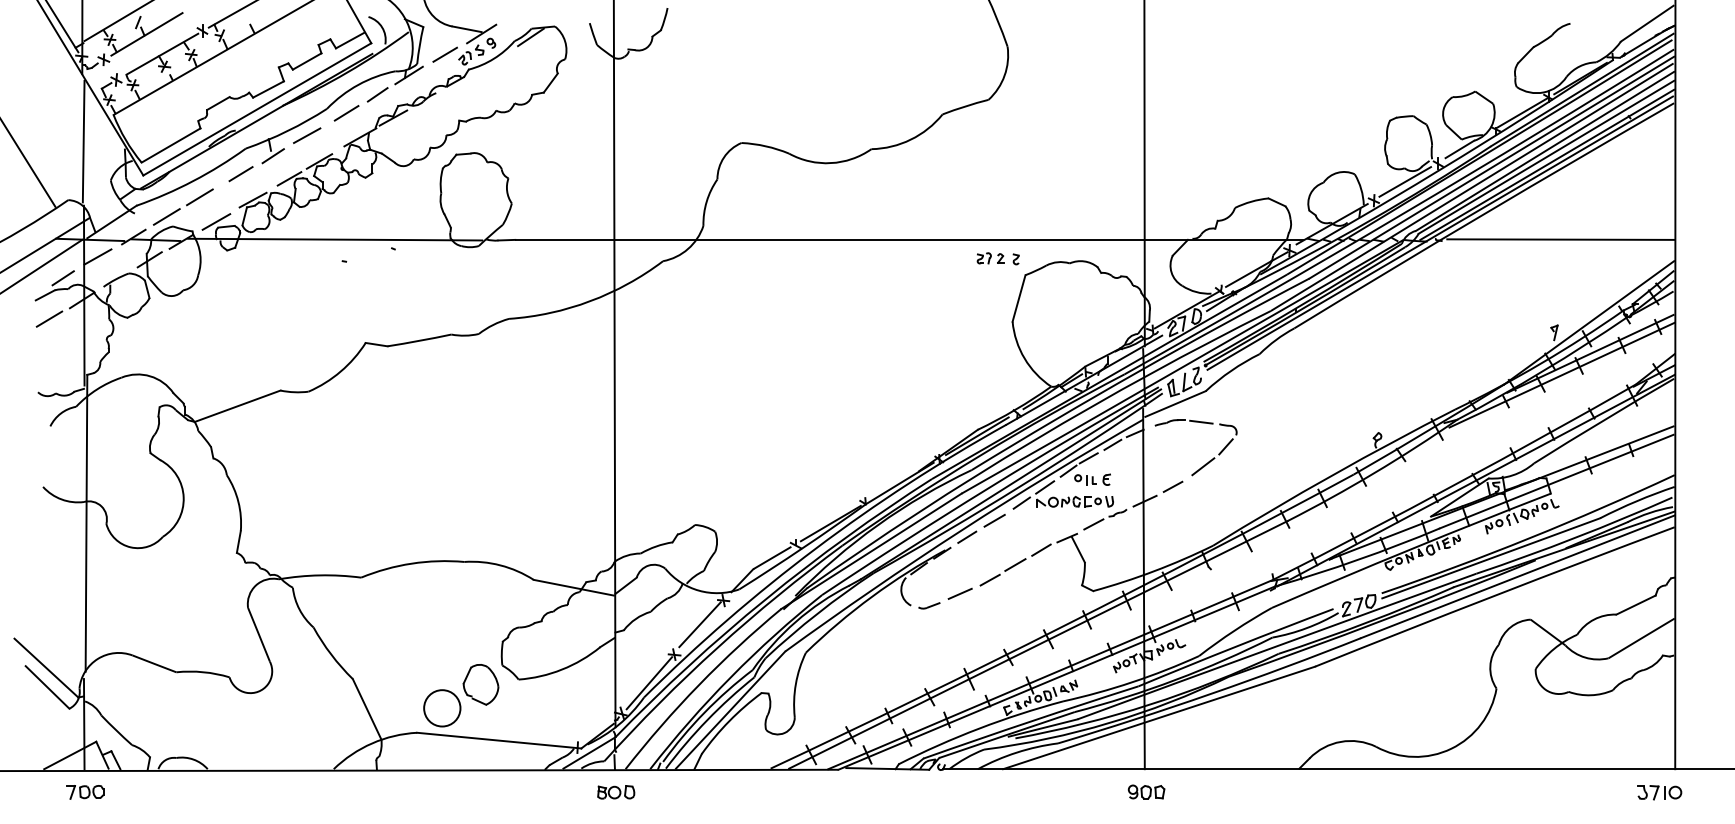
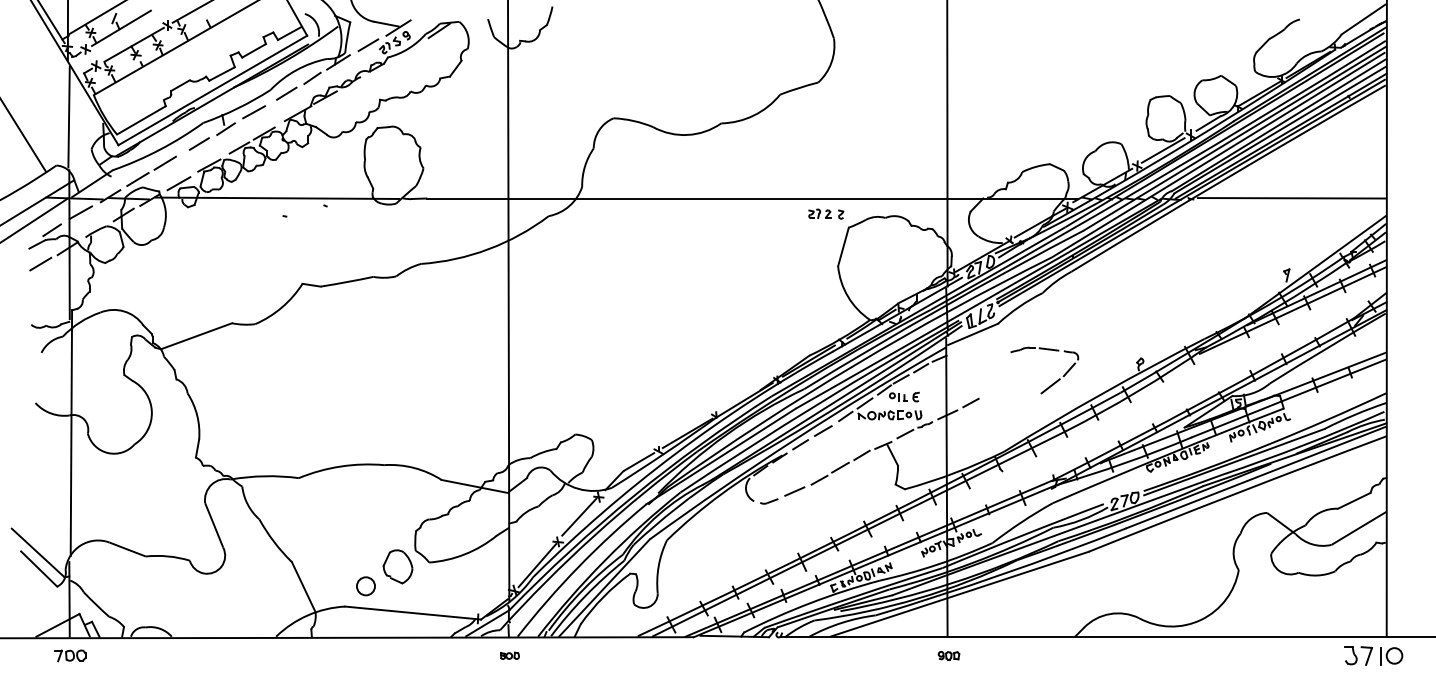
part: (1205, 463) -> (1052, 383), moved
circle: (442, 708) -> (366, 586), size x0.6
part: (1146, 791) -> (948, 655), size x0.7
part: (616, 792) -> (510, 656), size x0.6
part: (1659, 792) -> (1373, 656), size x1.6

